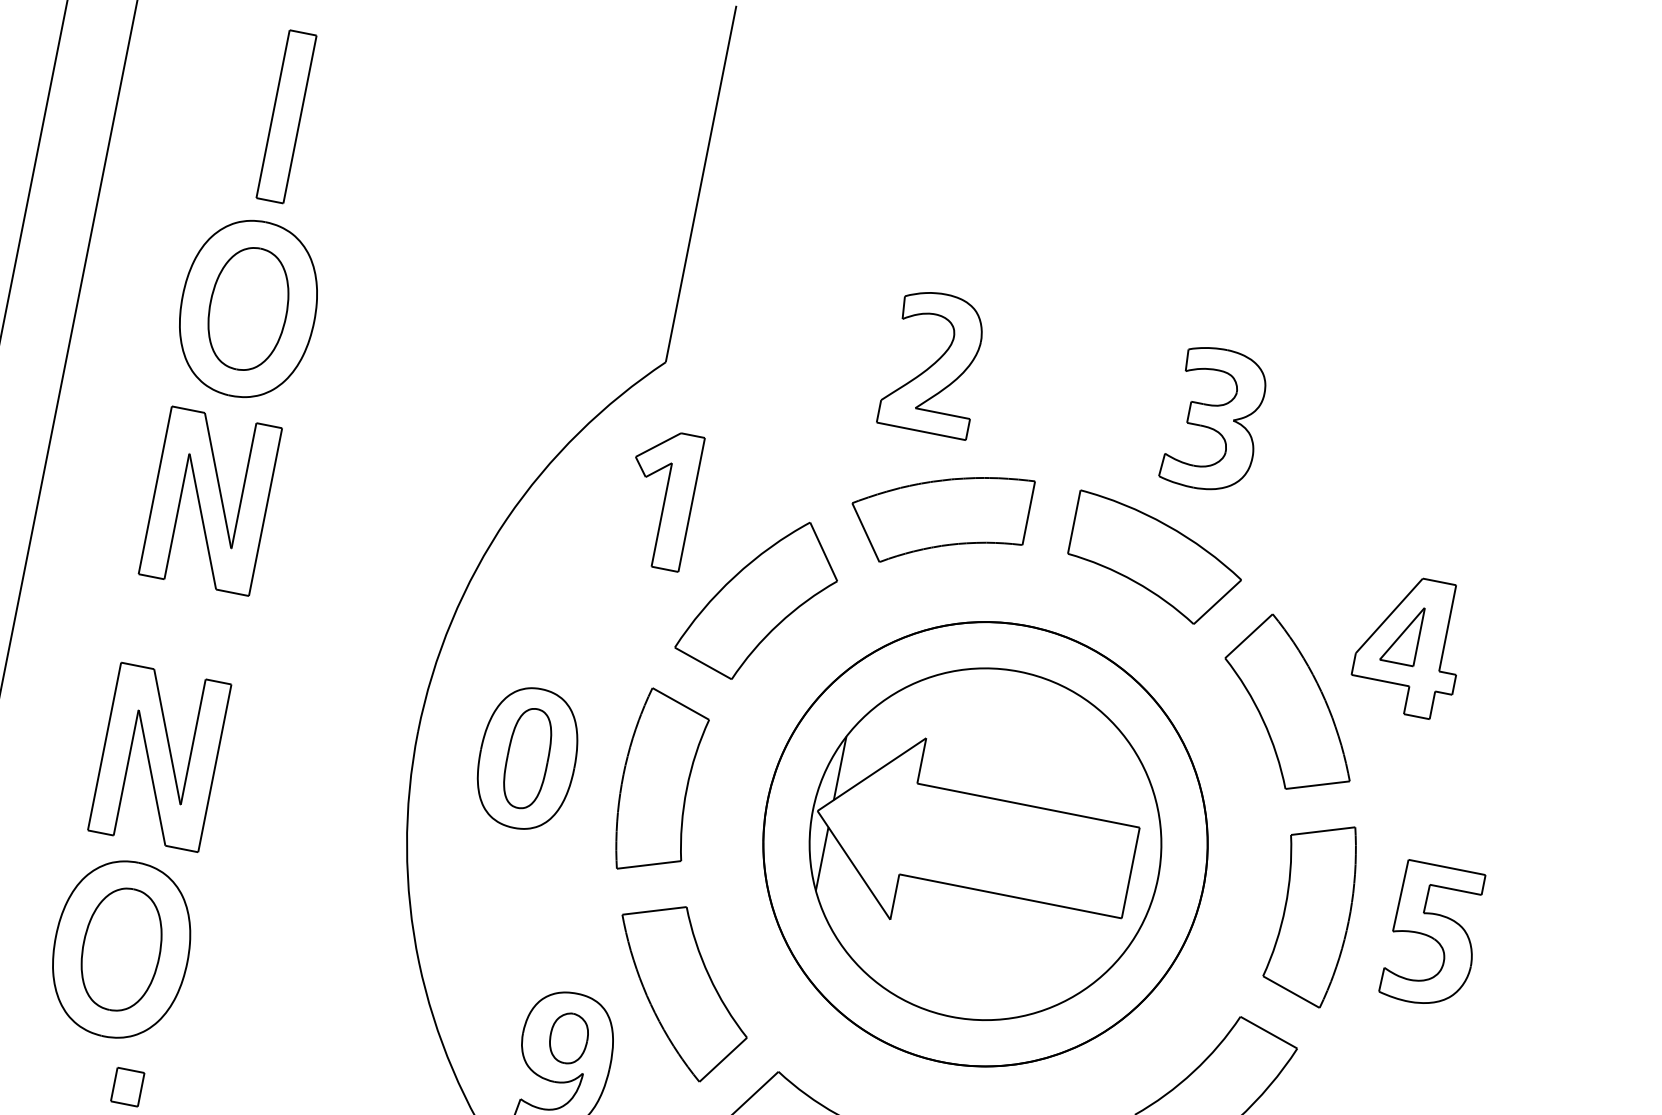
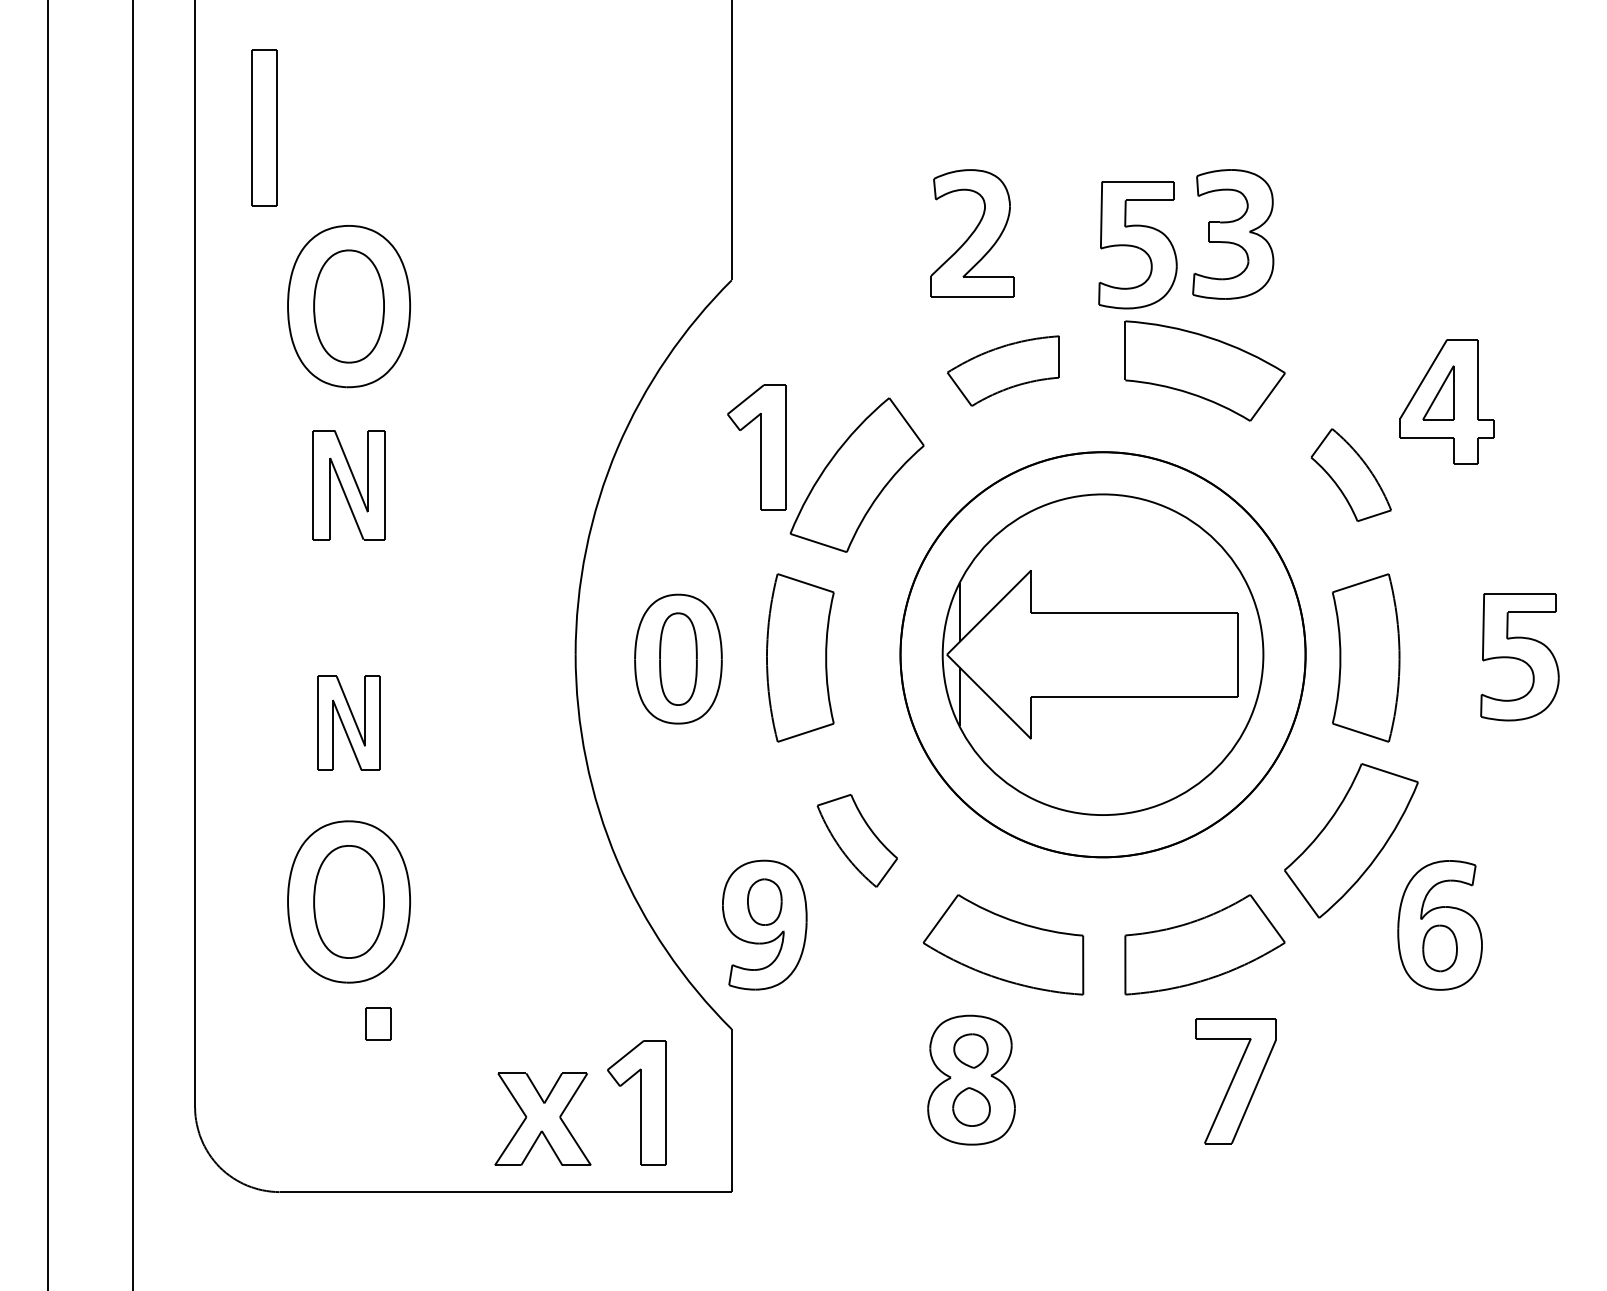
part: (287, 116) -> (264, 127), moved
part: (1109, 411) -> (1137, 245), added
part: (659, 498) -> (756, 447), moved
part: (209, 500) -> (348, 484), size x0.7
part: (938, 517) -> (1003, 370), size x0.7
part: (1291, 703) -> (1351, 474), size x0.6
part: (159, 756) -> (348, 722), size x0.6
part: (1313, 912) -> (1366, 657), moved
part: (681, 991) -> (857, 840), size x0.6

